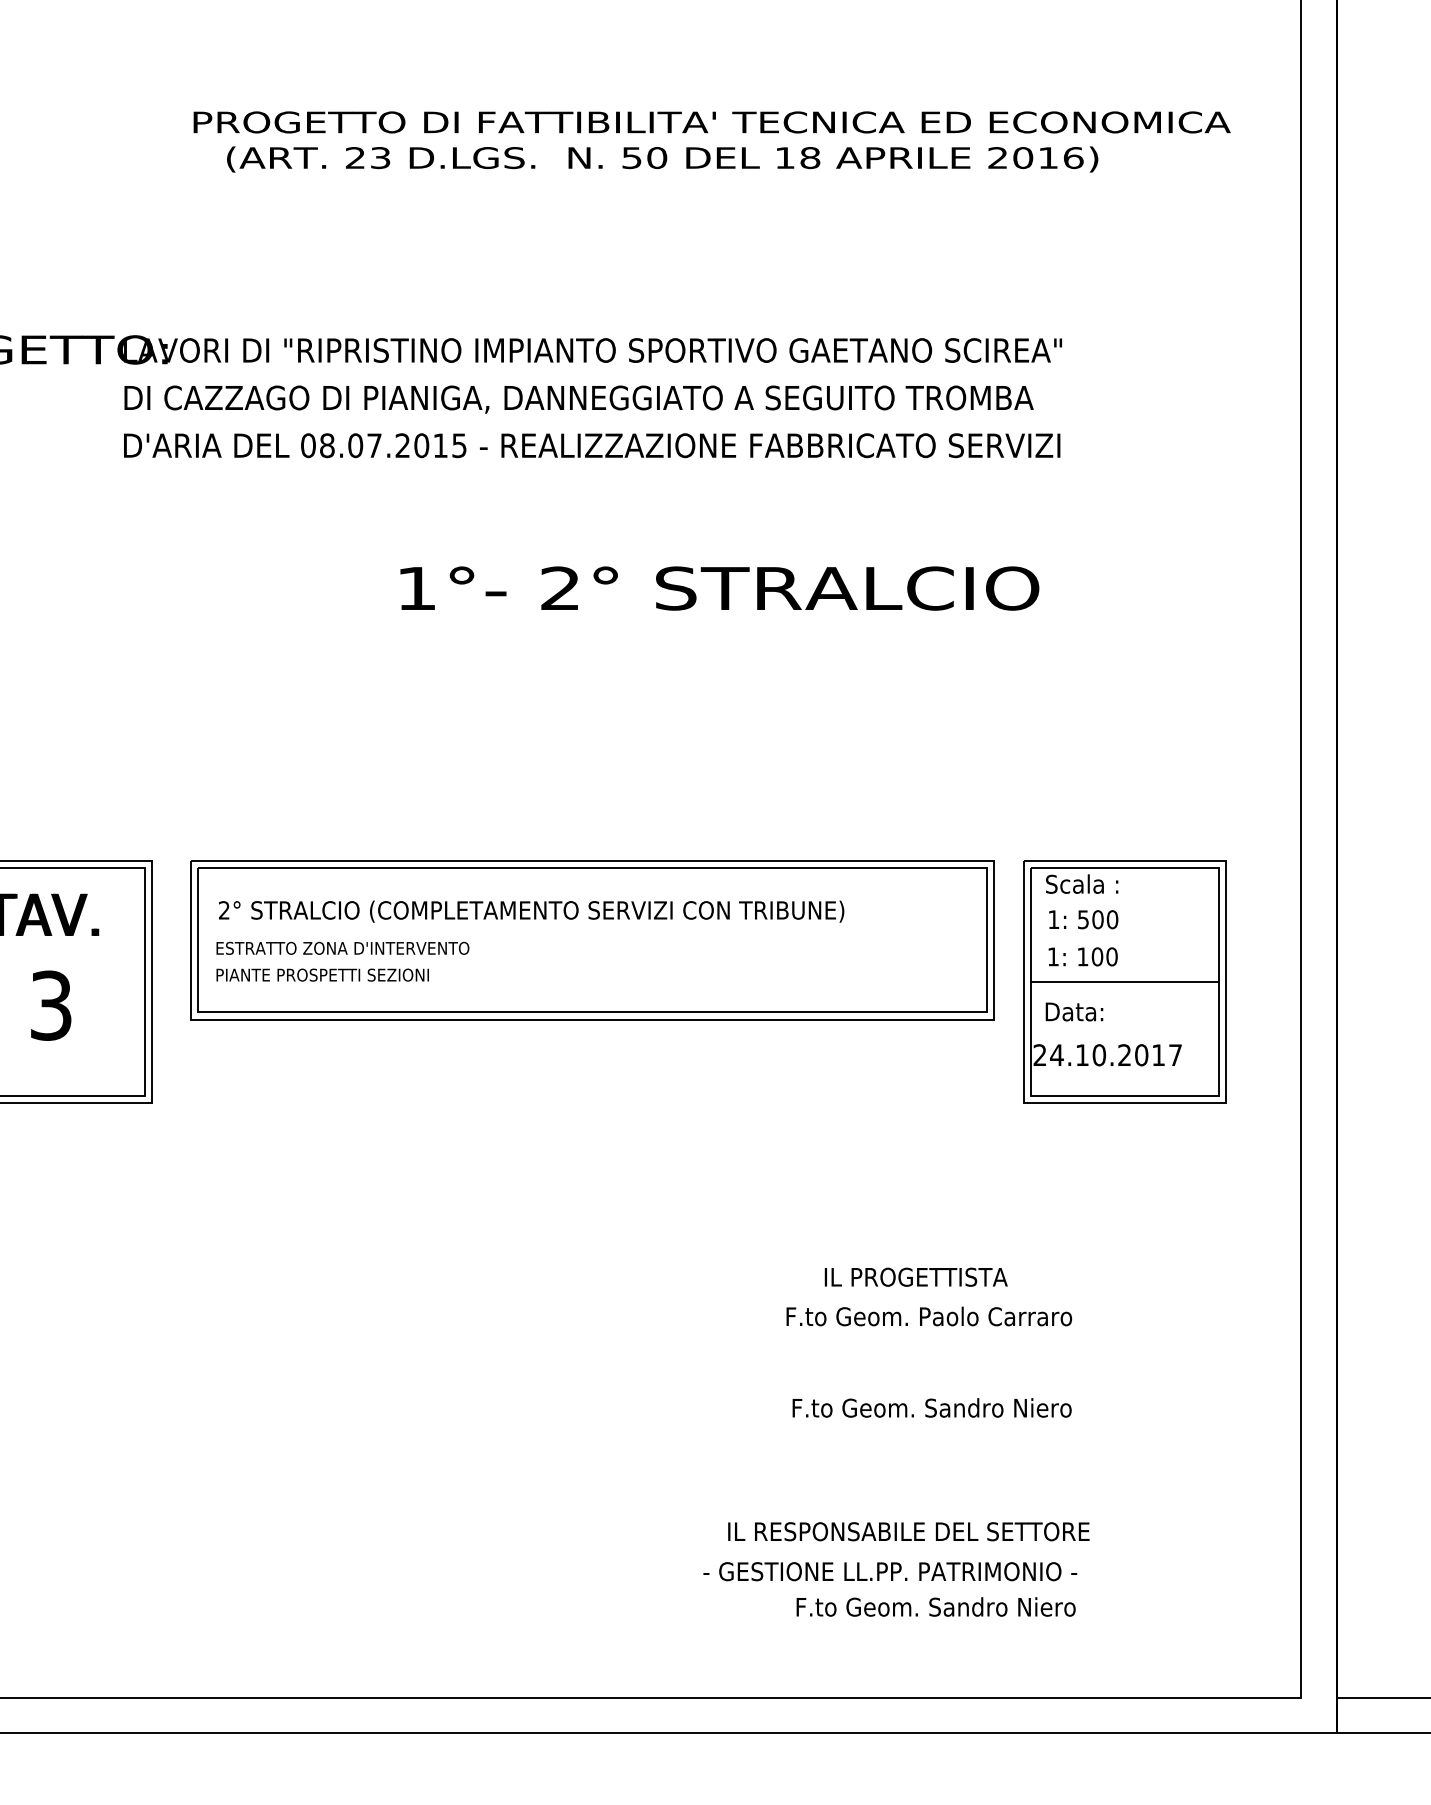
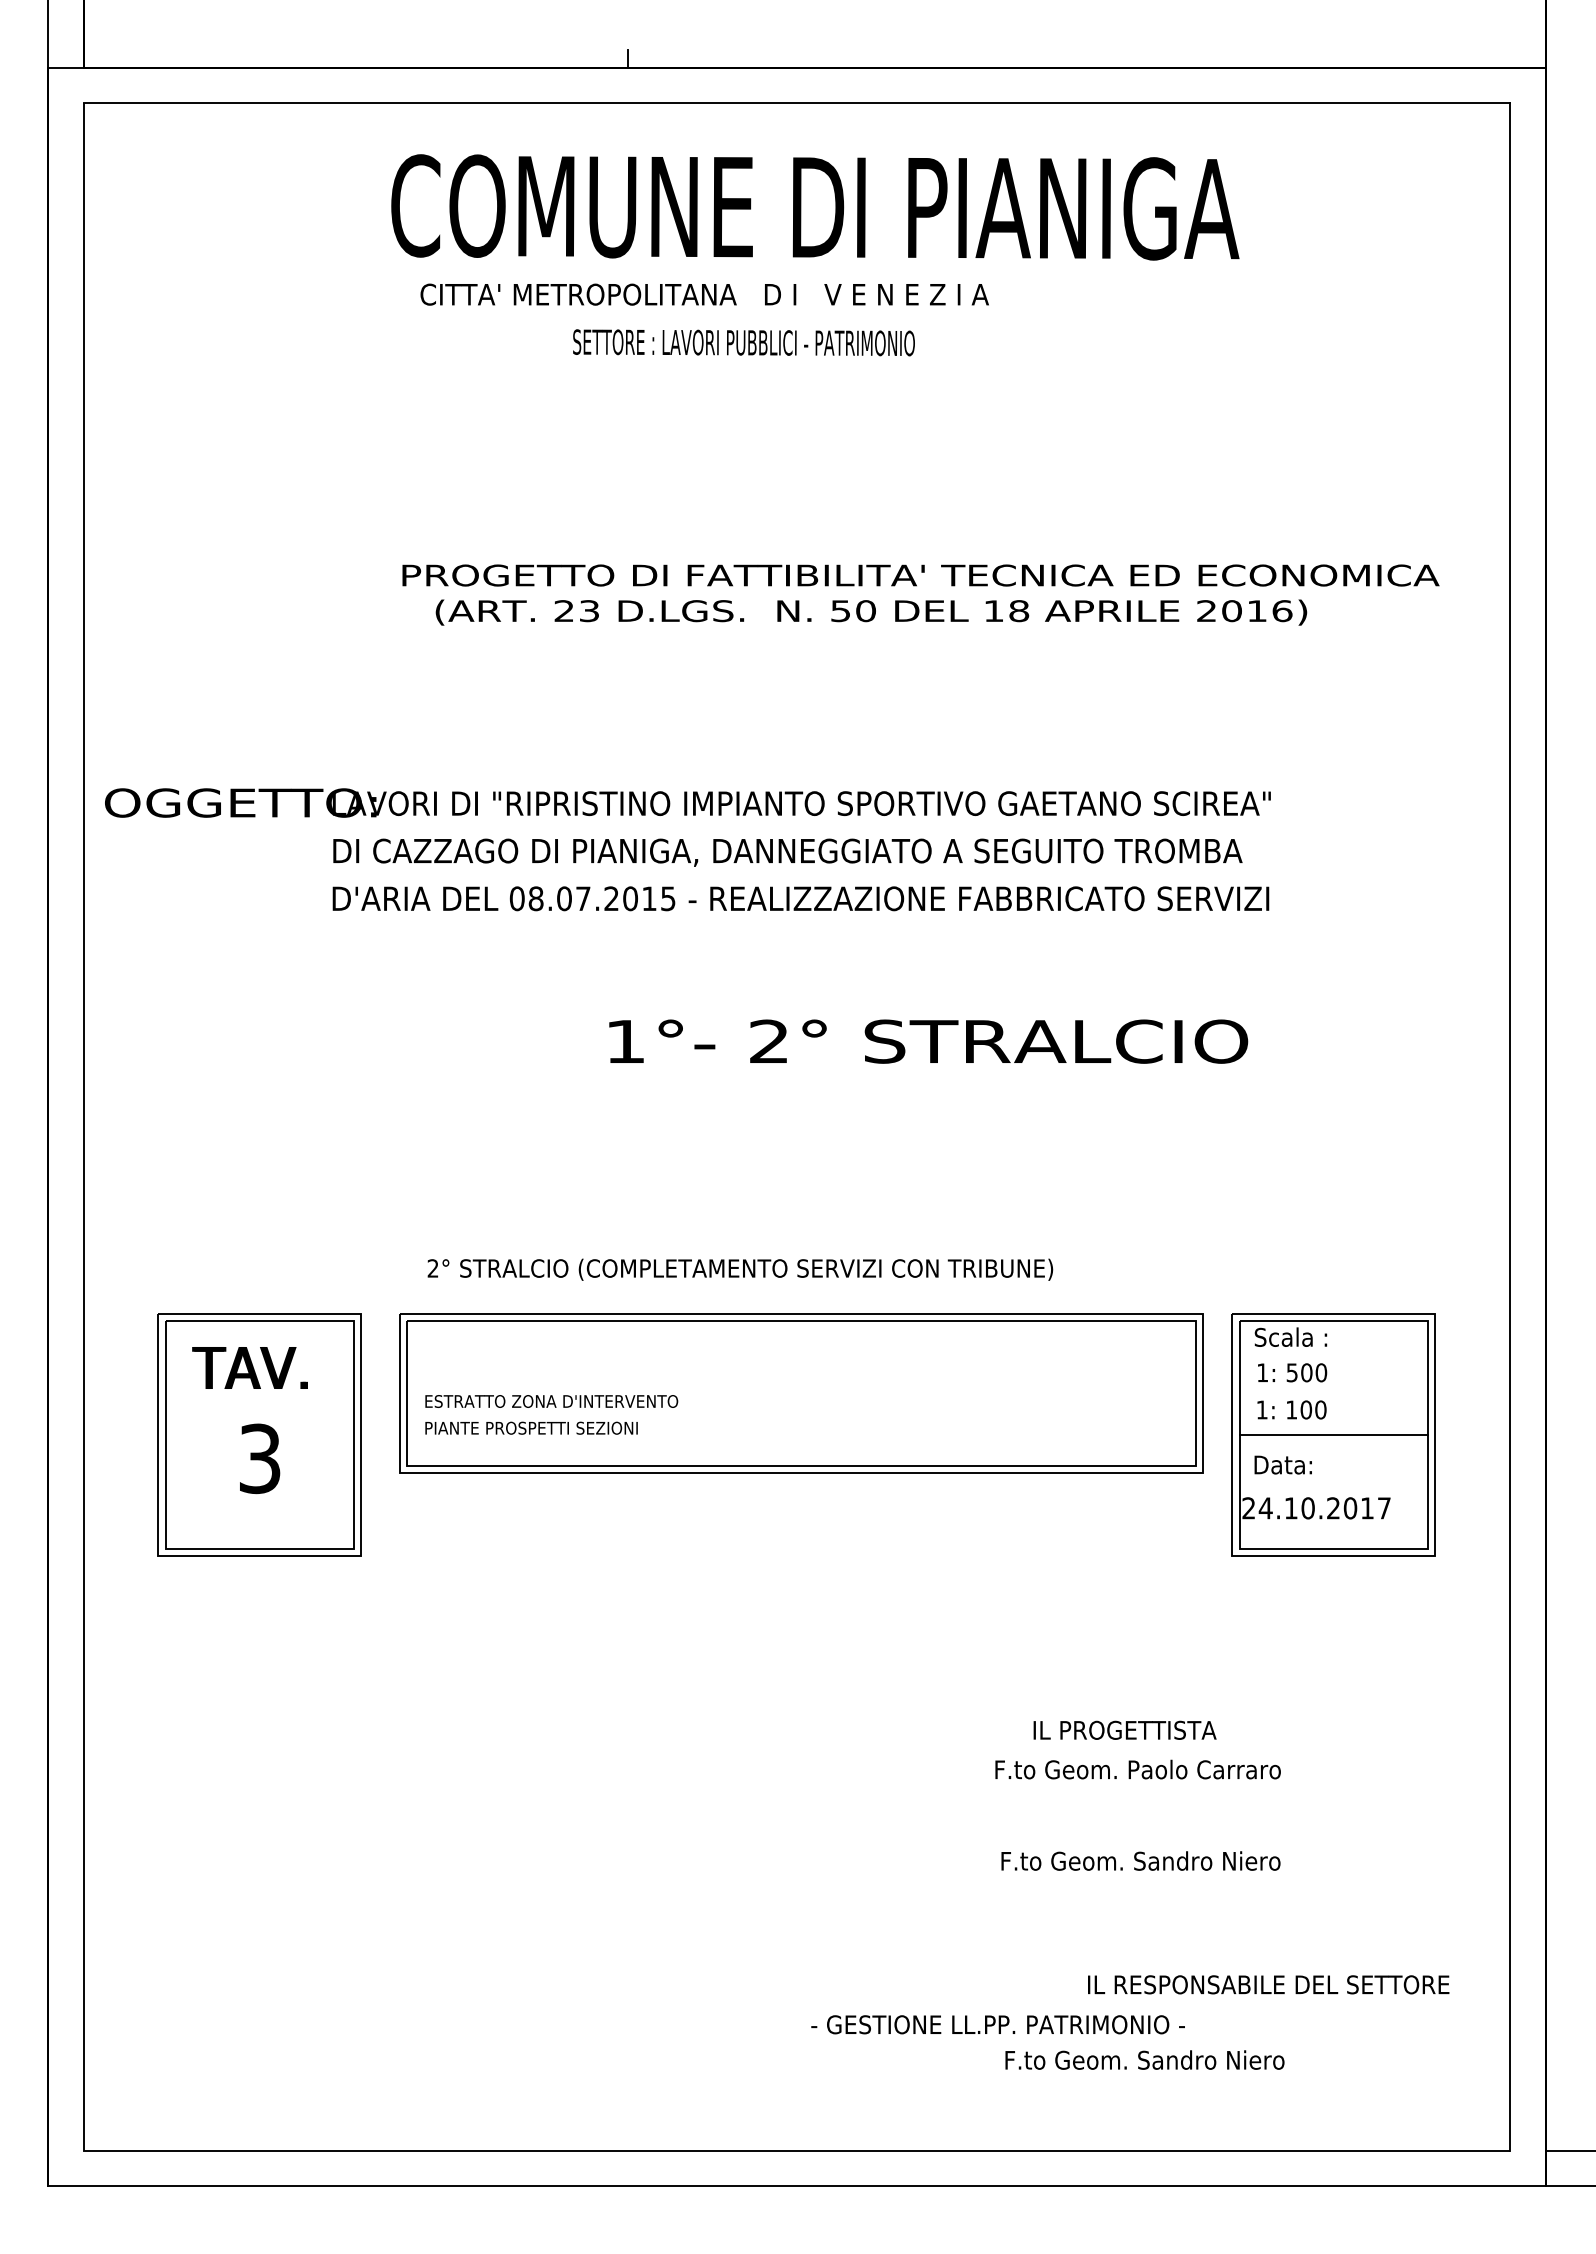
text: (531, 911) -> (740, 1269), moved
text: (908, 1531) -> (1268, 1984), moved
text: (889, 1571) -> (997, 2024), moved

